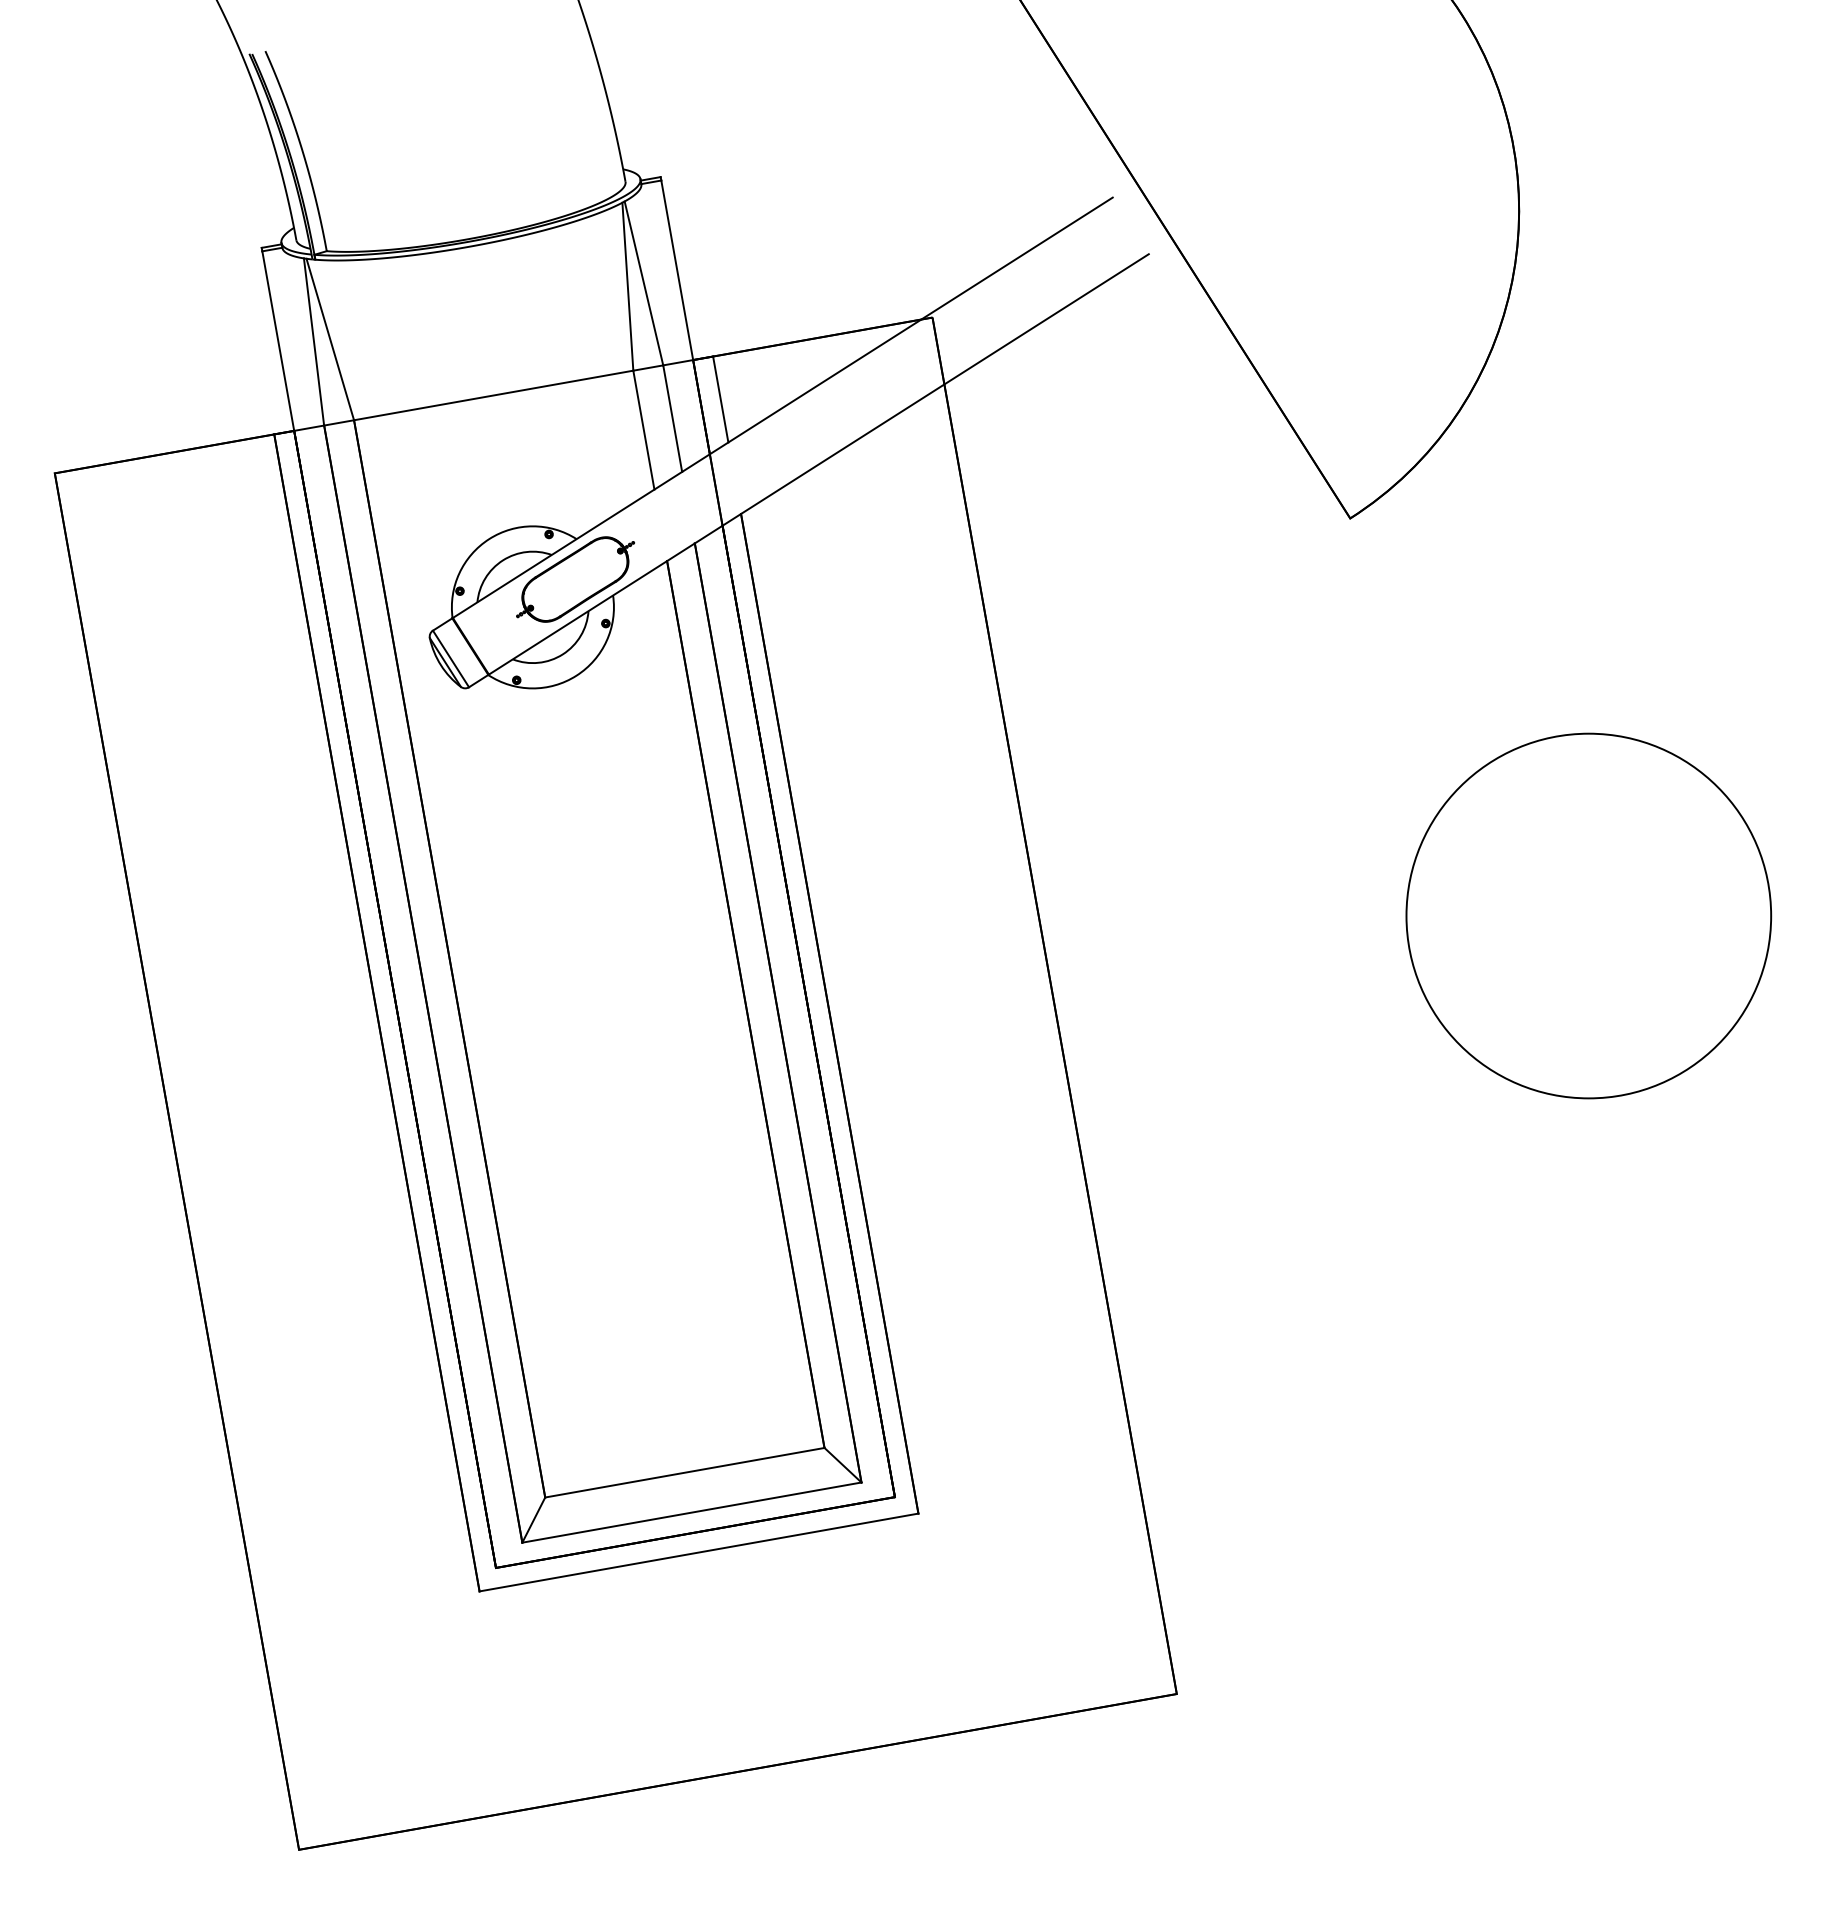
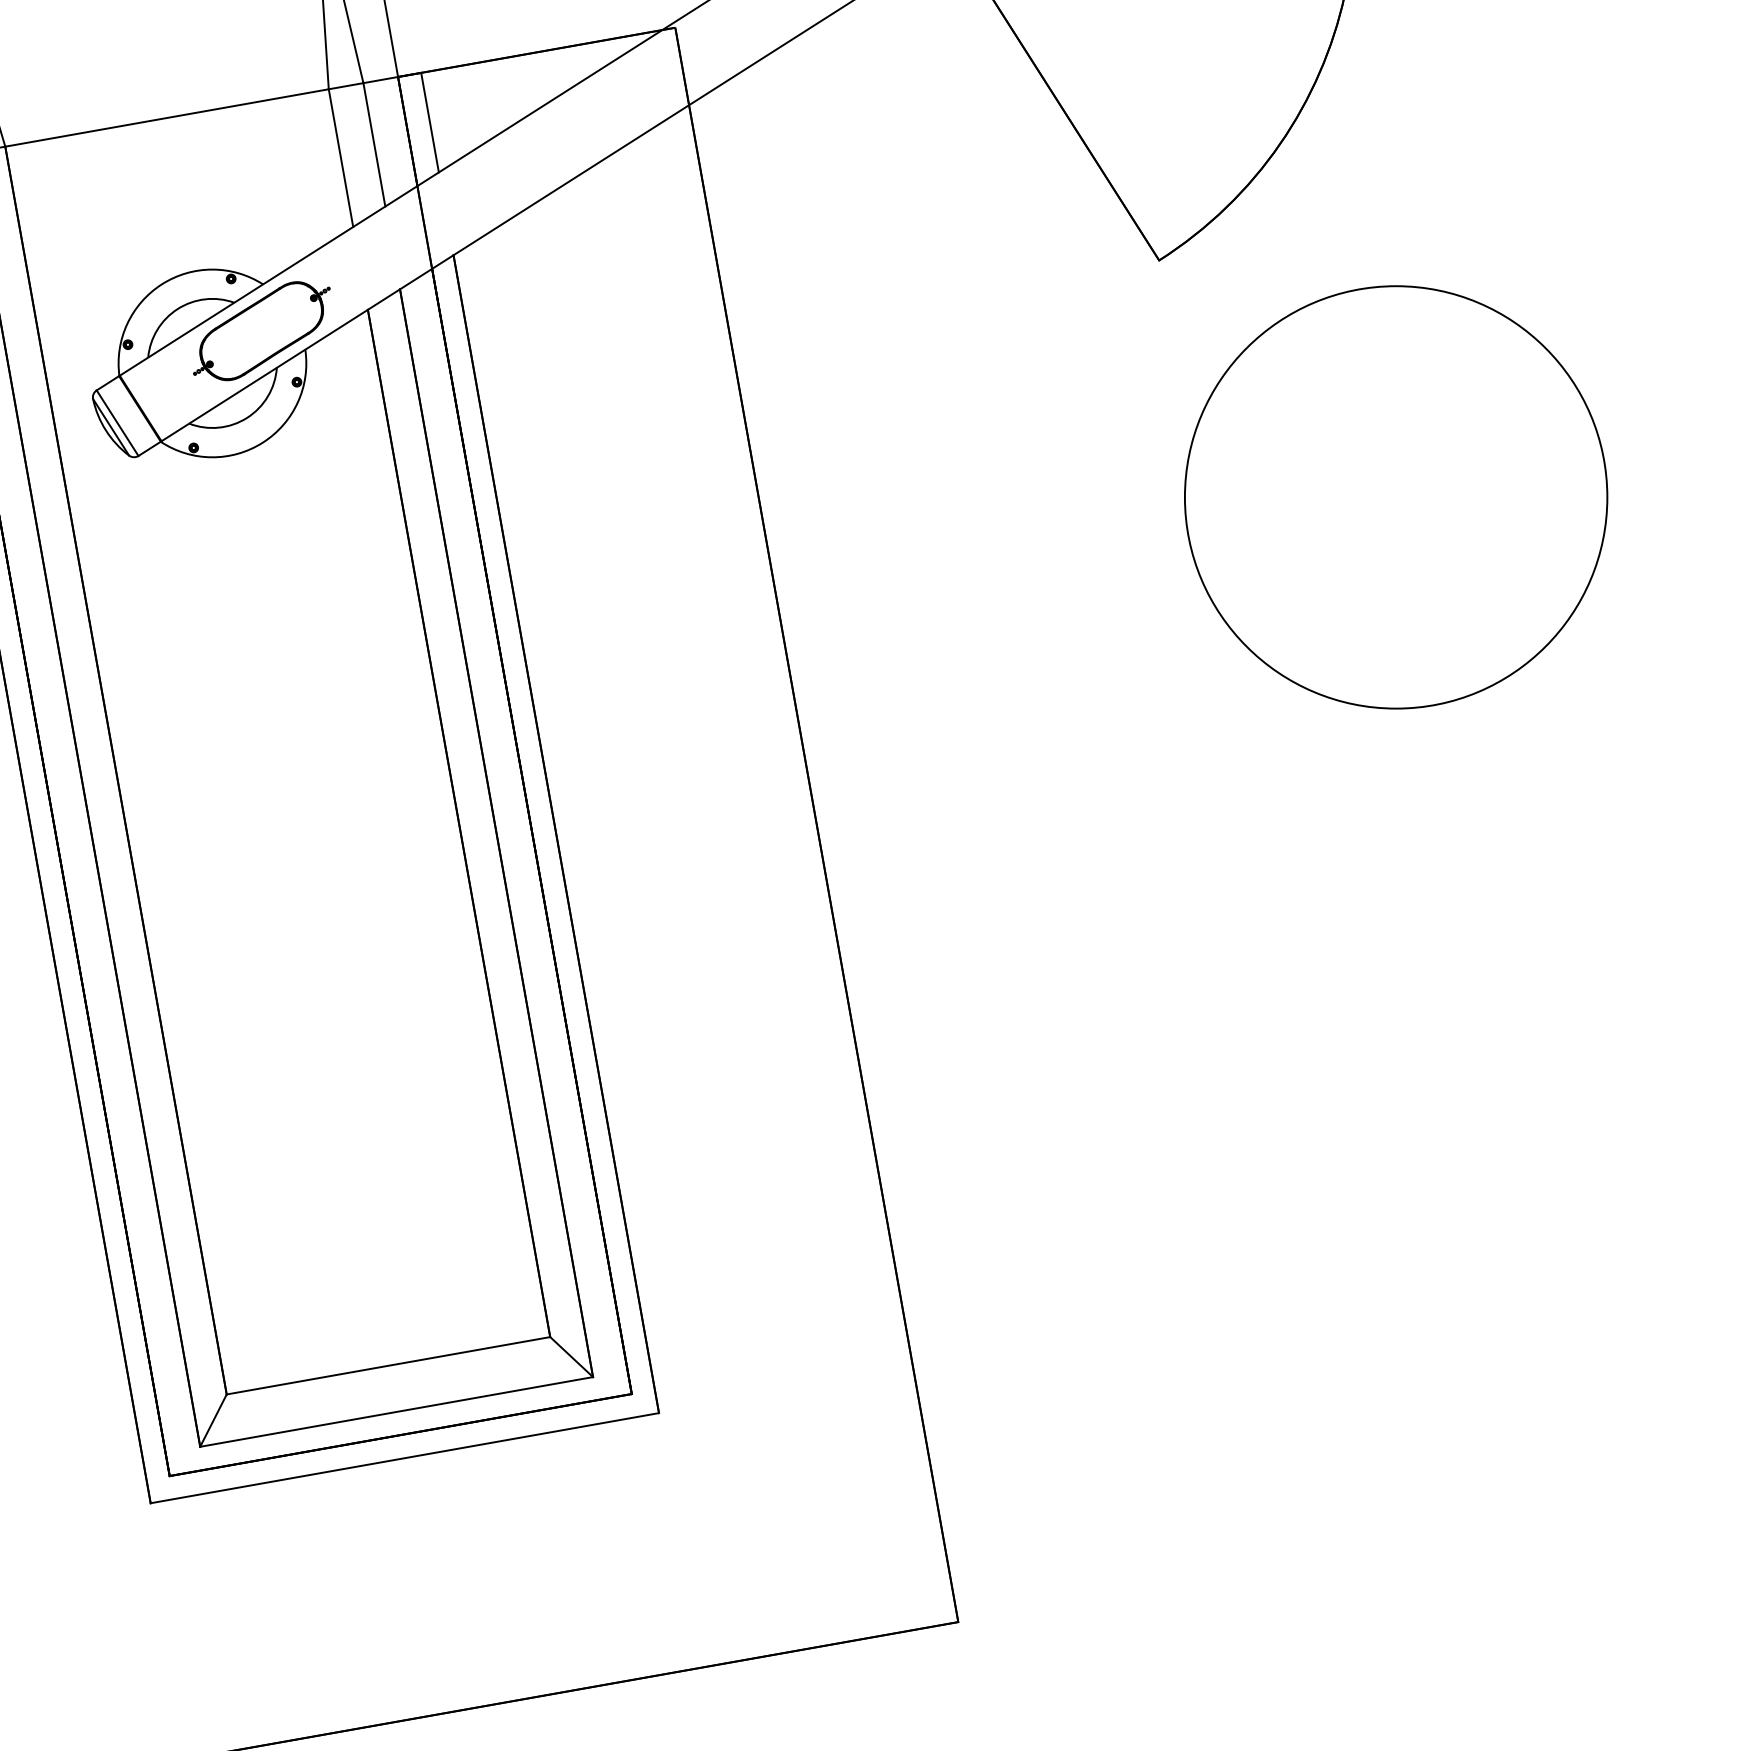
circle: (1588, 915) -> (1395, 496), moved

